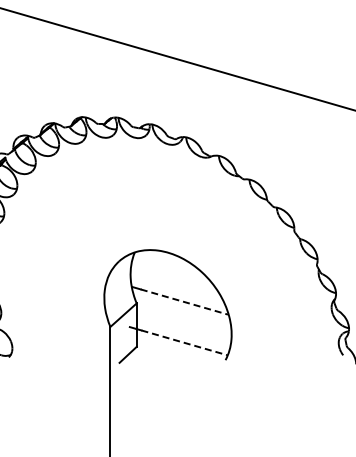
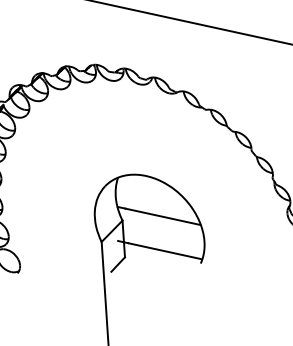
line: (184, 302) -> (162, 217), dashed -> solid
line: (184, 342) -> (165, 250), dashed -> solid

